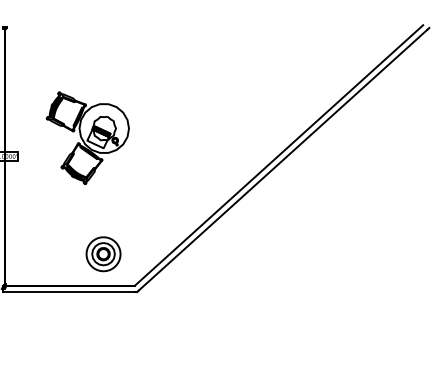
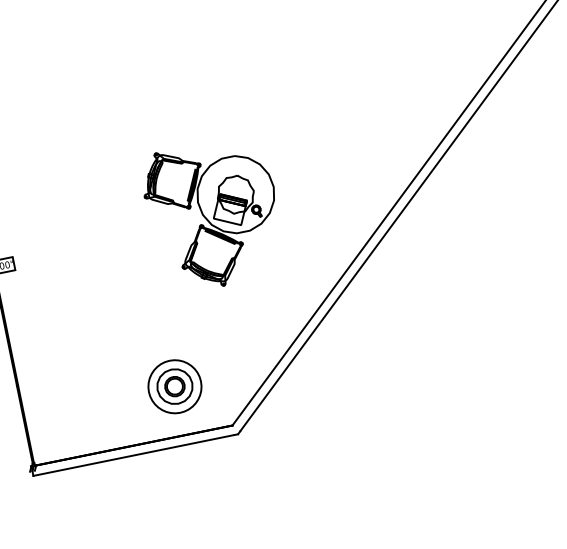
part: (87, 137) -> (212, 213), moved

